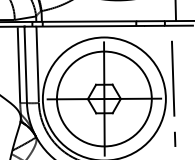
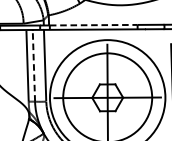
line: (89, 21) -> (93, 25), solid -> dashed
line: (25, 64) -> (33, 65), solid -> dashed

